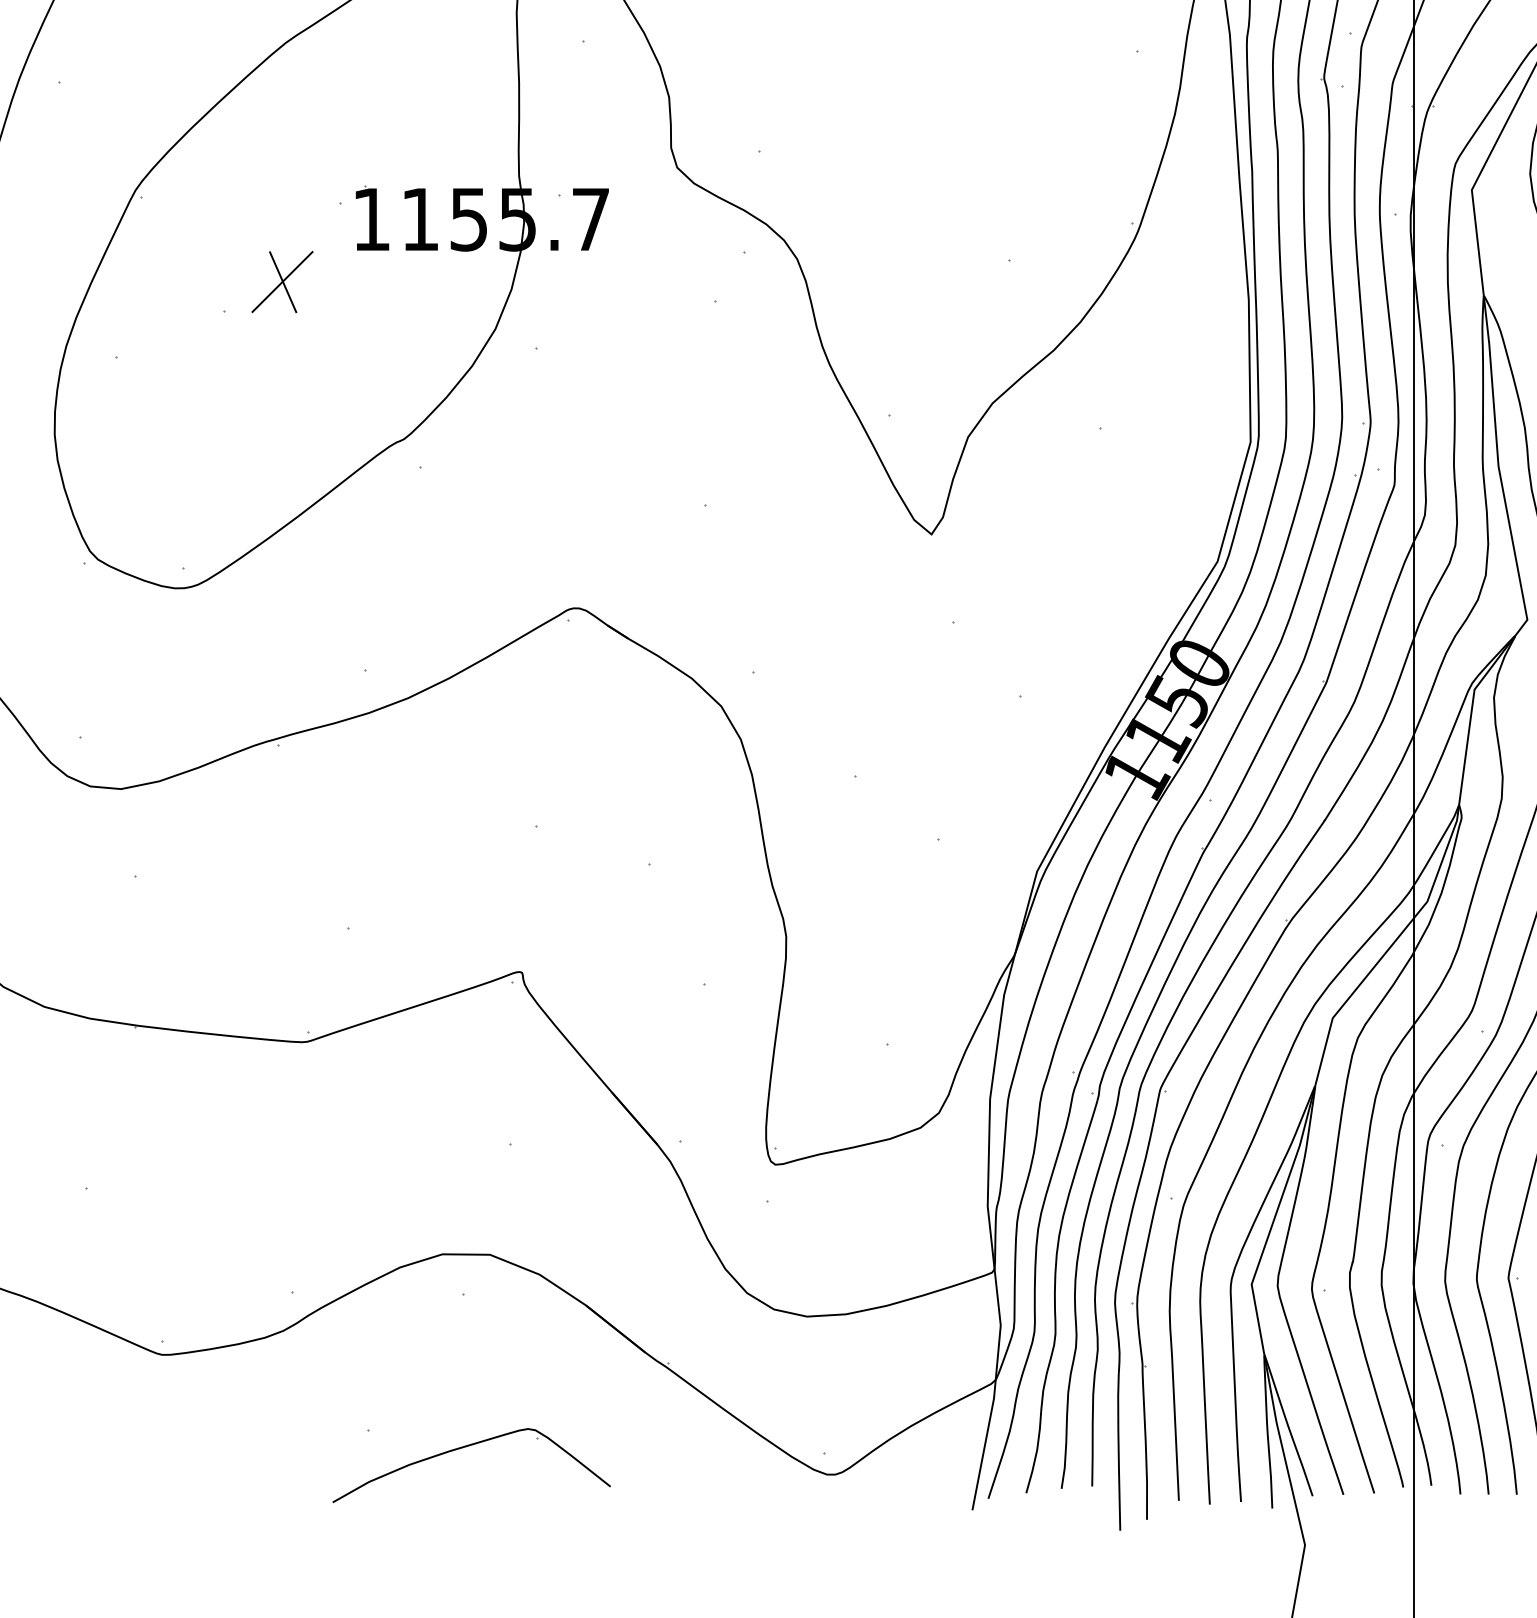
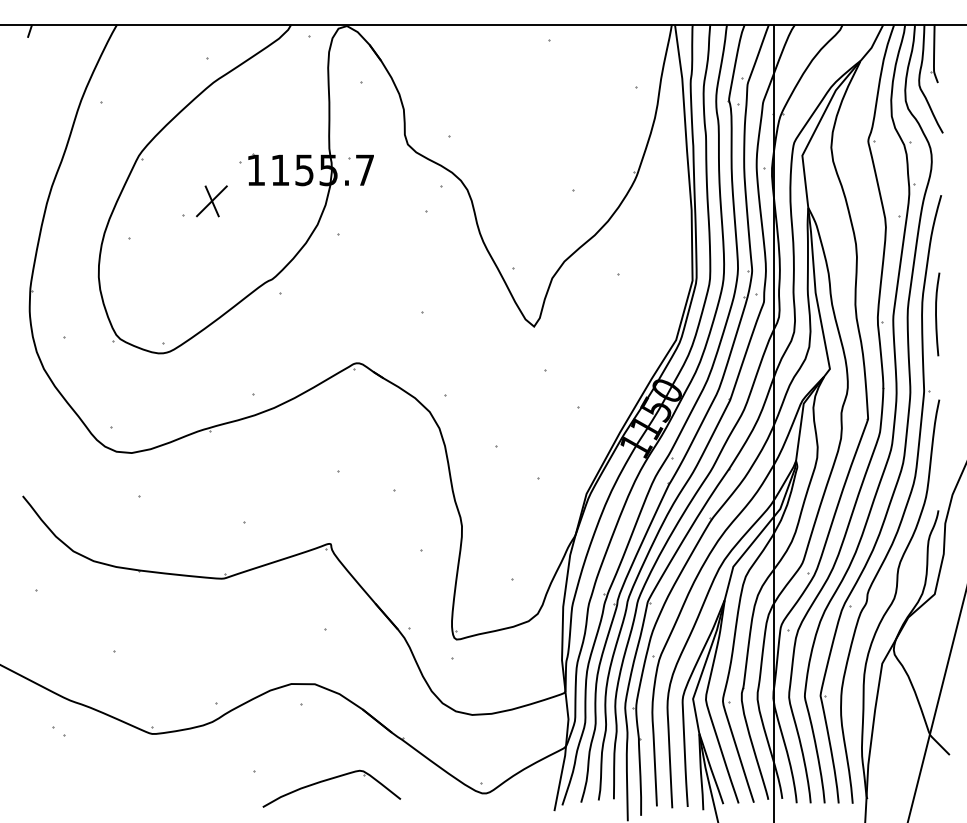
part: (466, 1448) -> (329, 780), moved

